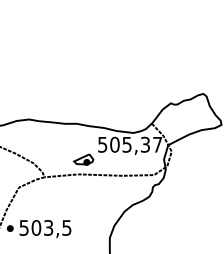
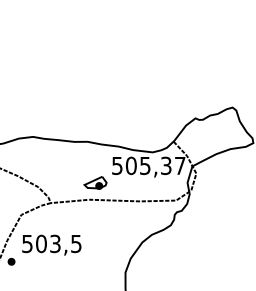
text: (45, 229) -> (51, 245), moved

